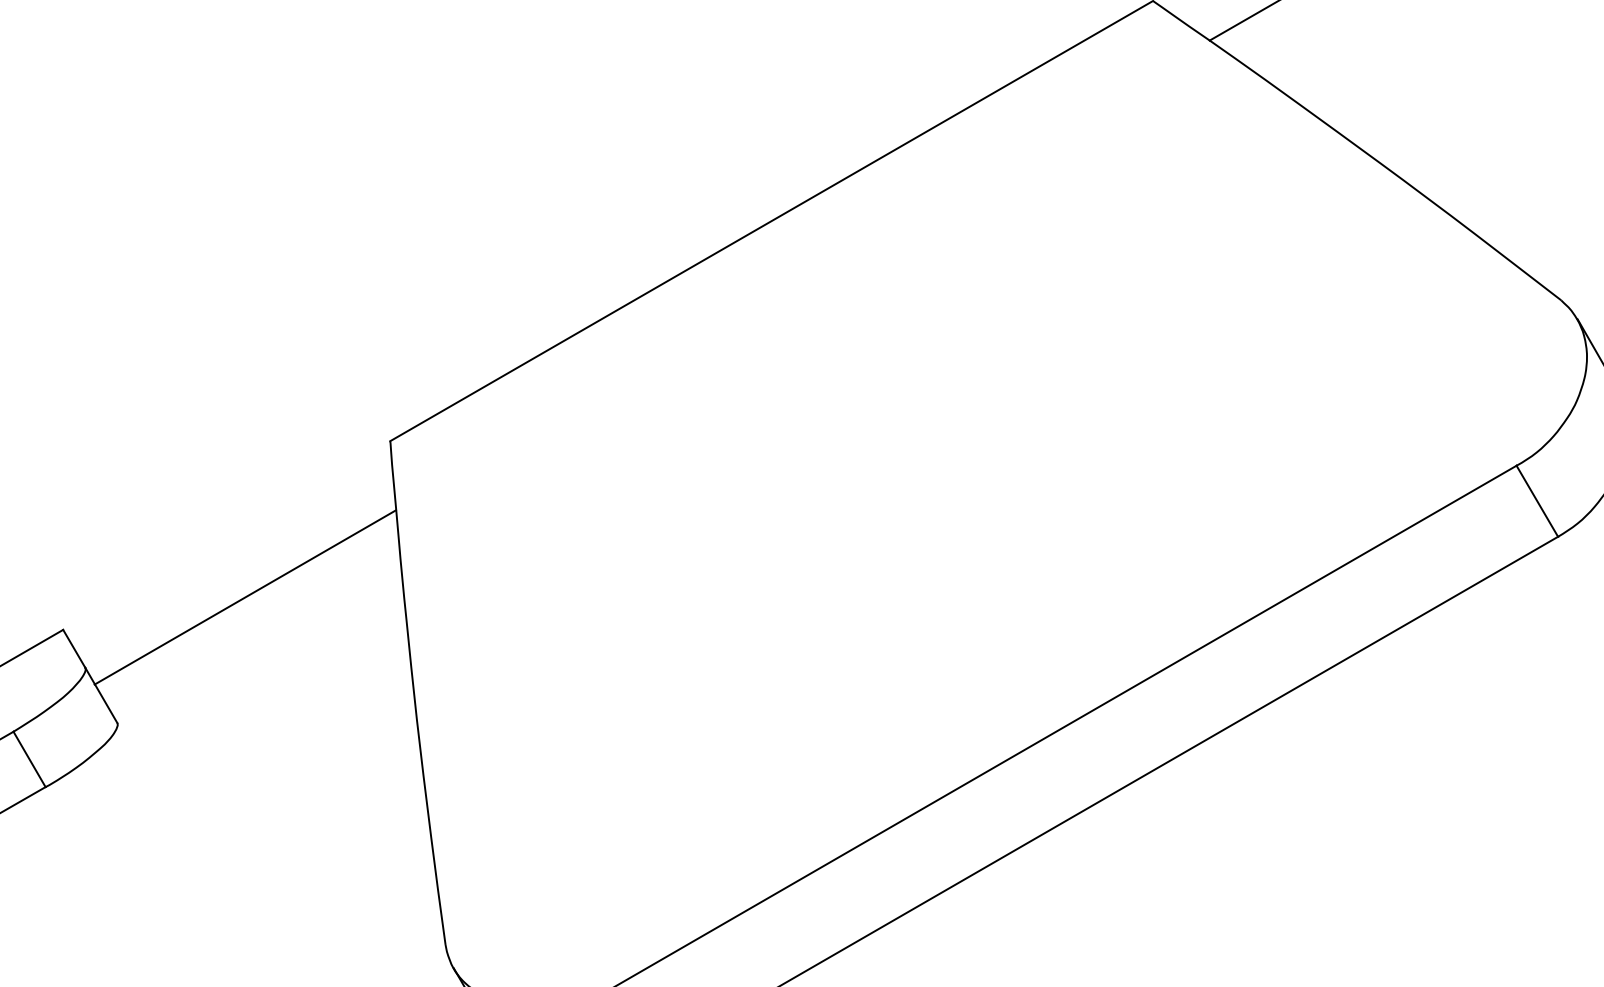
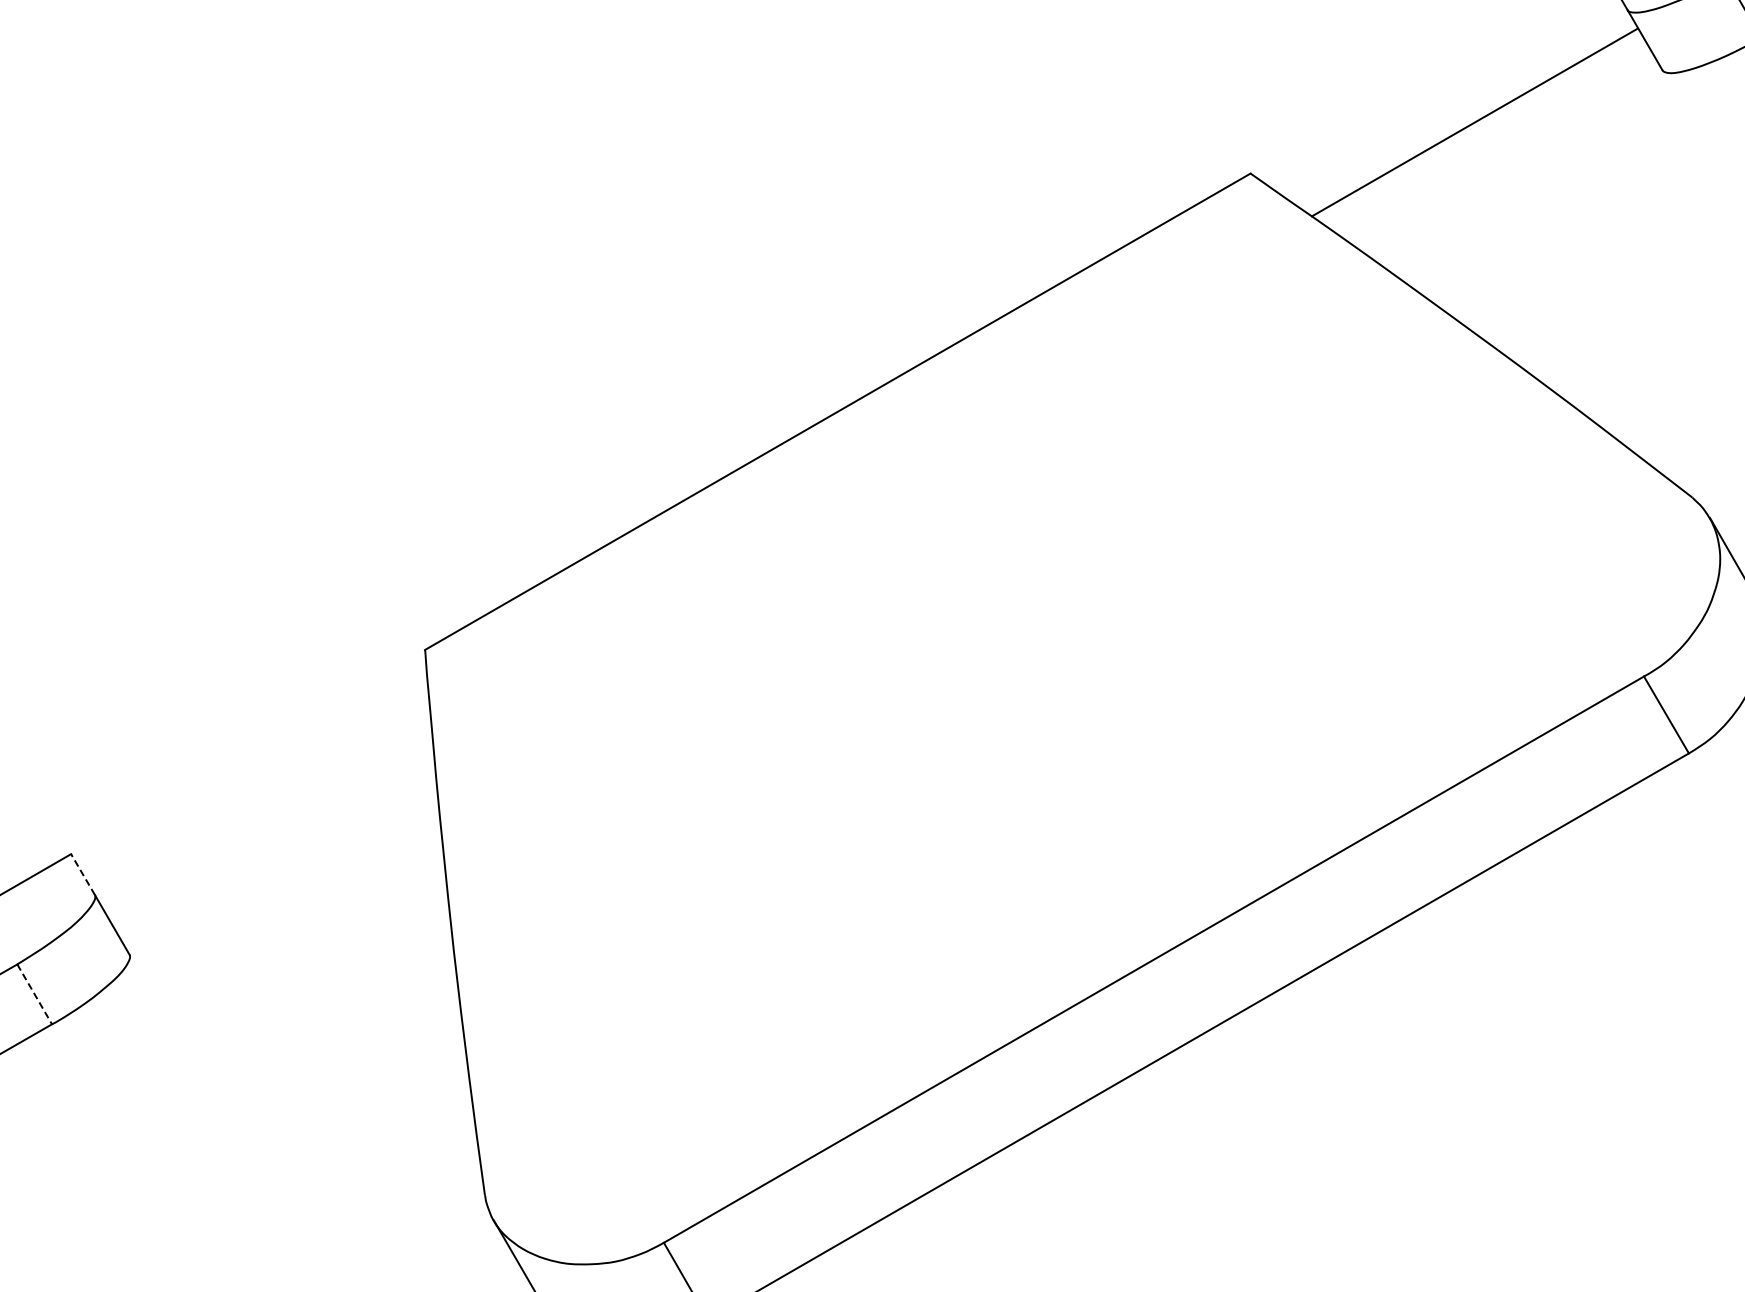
line: (245, 596) -> (268, 818), removed
line: (74, 648) -> (83, 874), solid -> dashed
line: (29, 759) -> (34, 994), solid -> dashed

